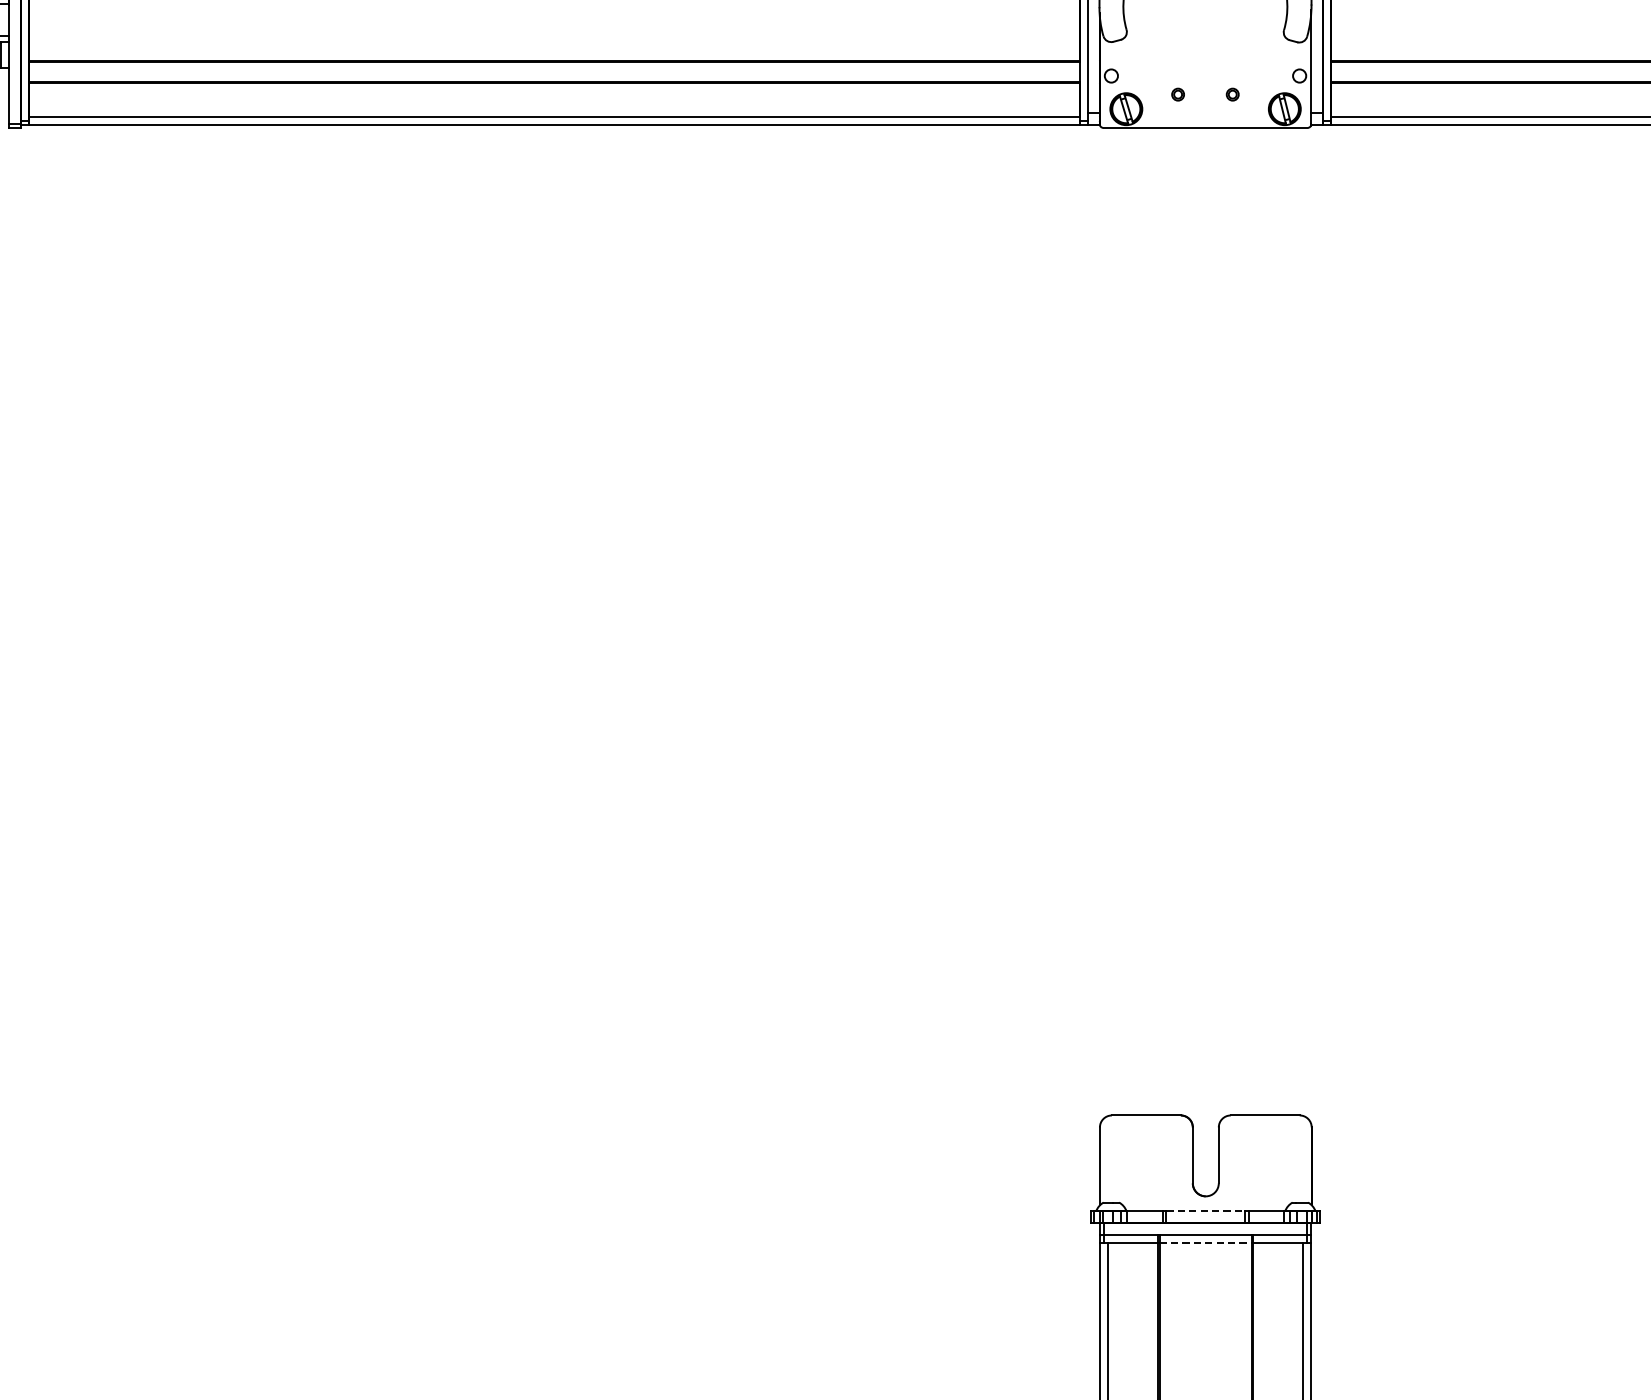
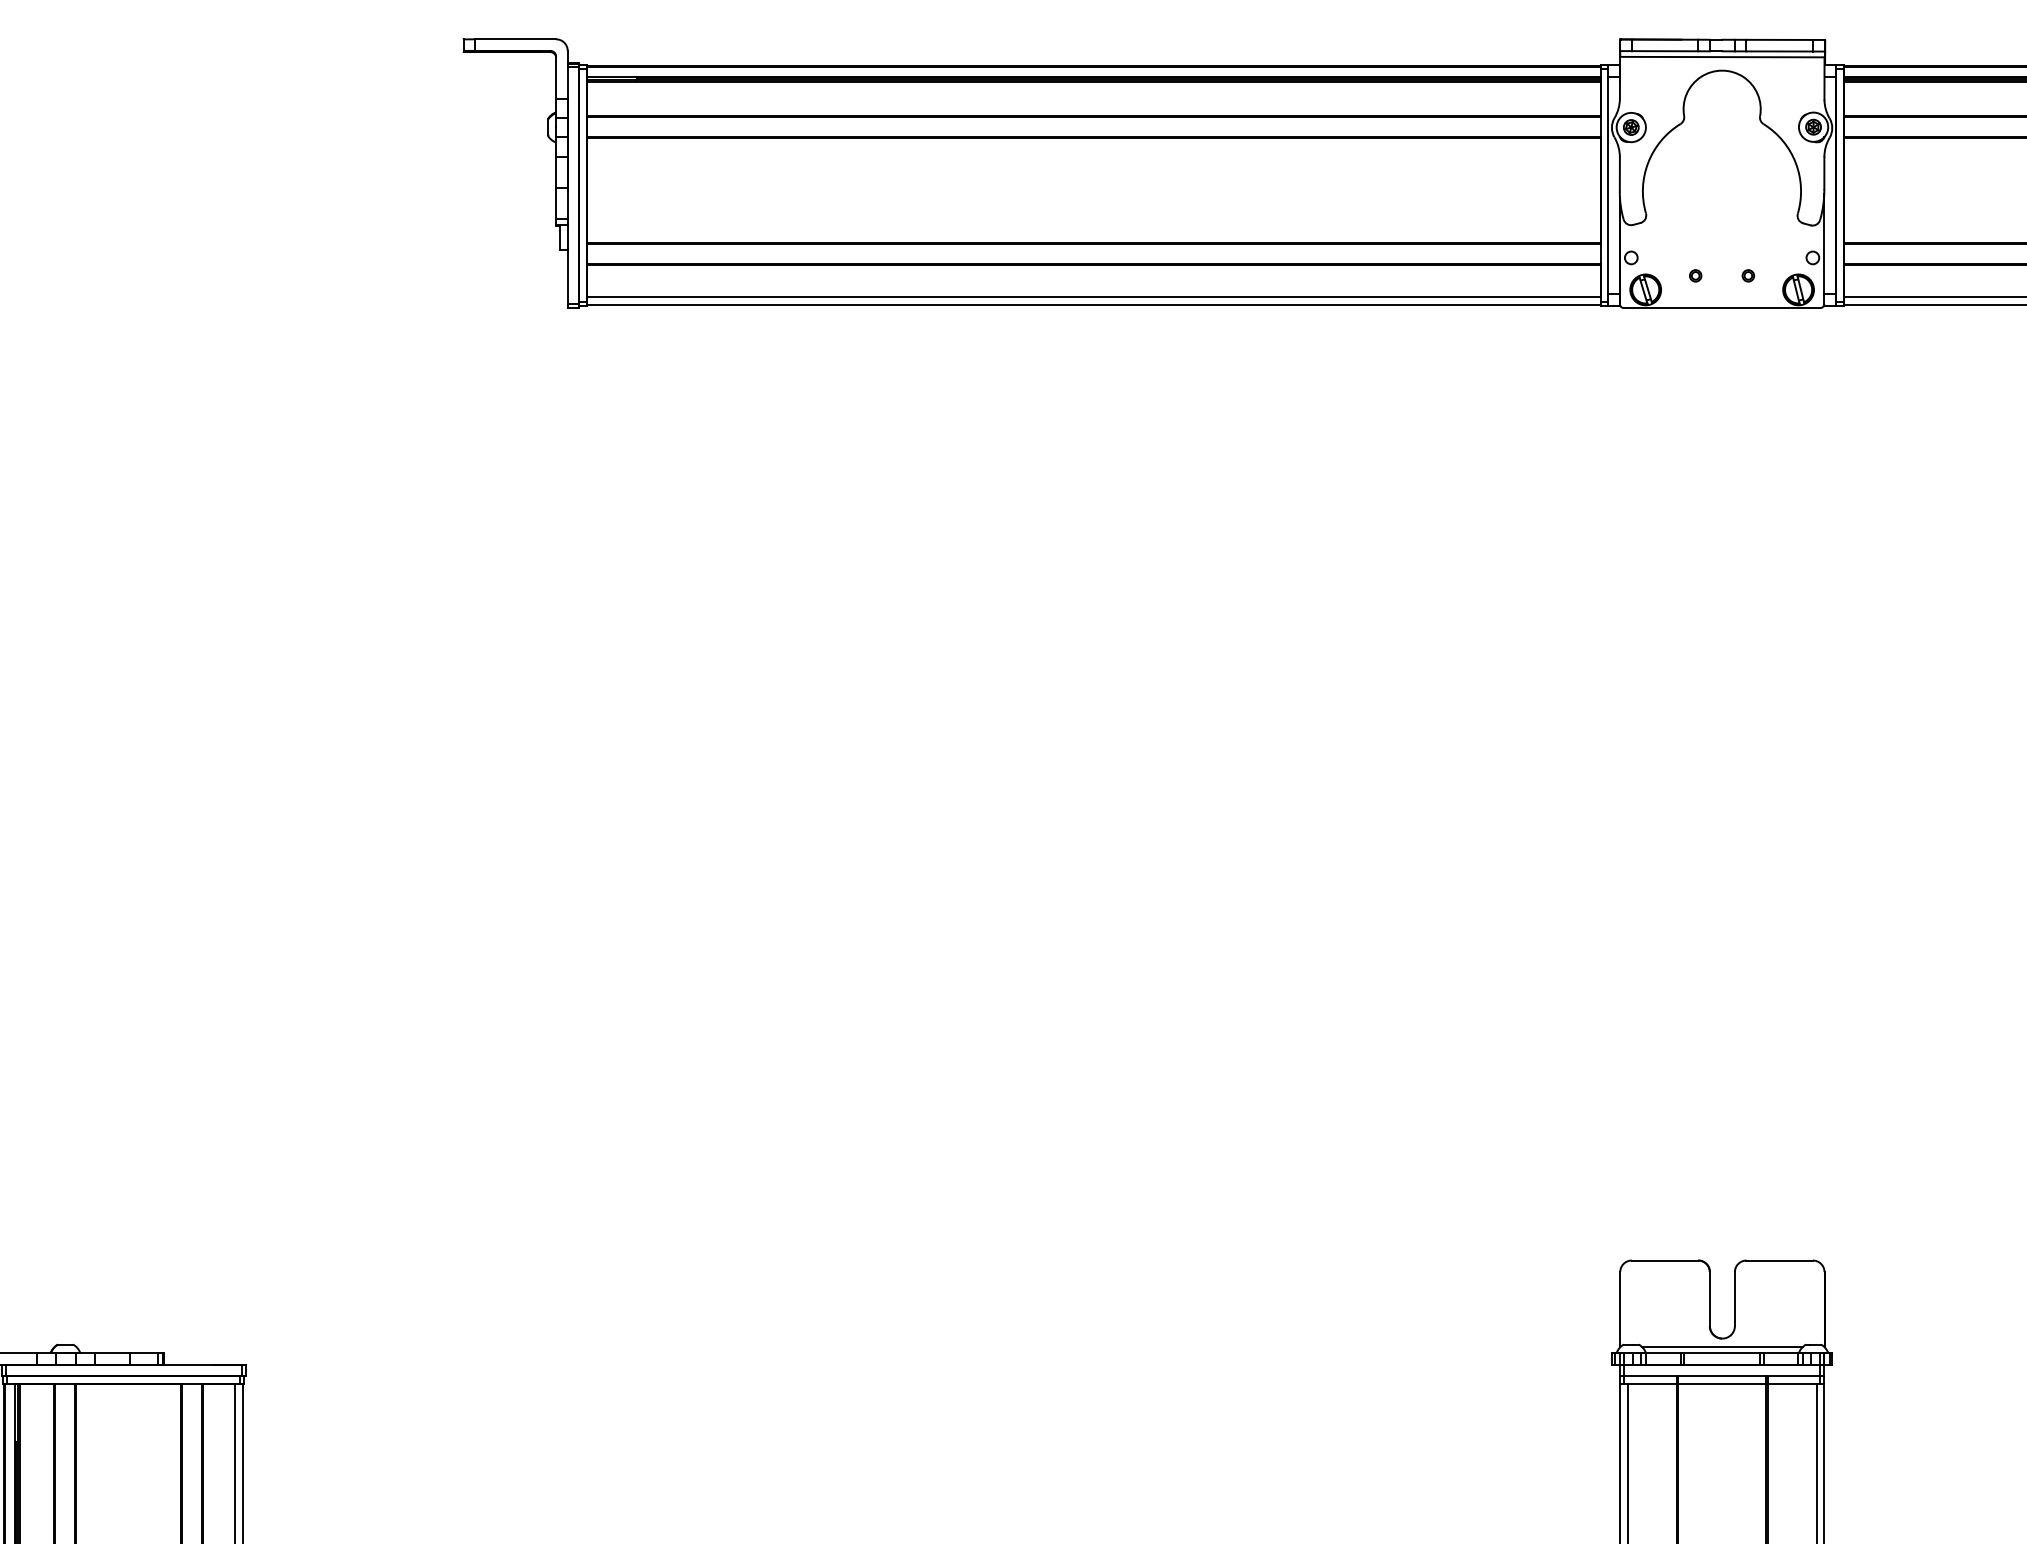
line: (1205, 1205) -> (1722, 1347), added
line: (1205, 1211) -> (1722, 1353), dashed -> solid
line: (1205, 1242) -> (1722, 1383), dashed -> solid

